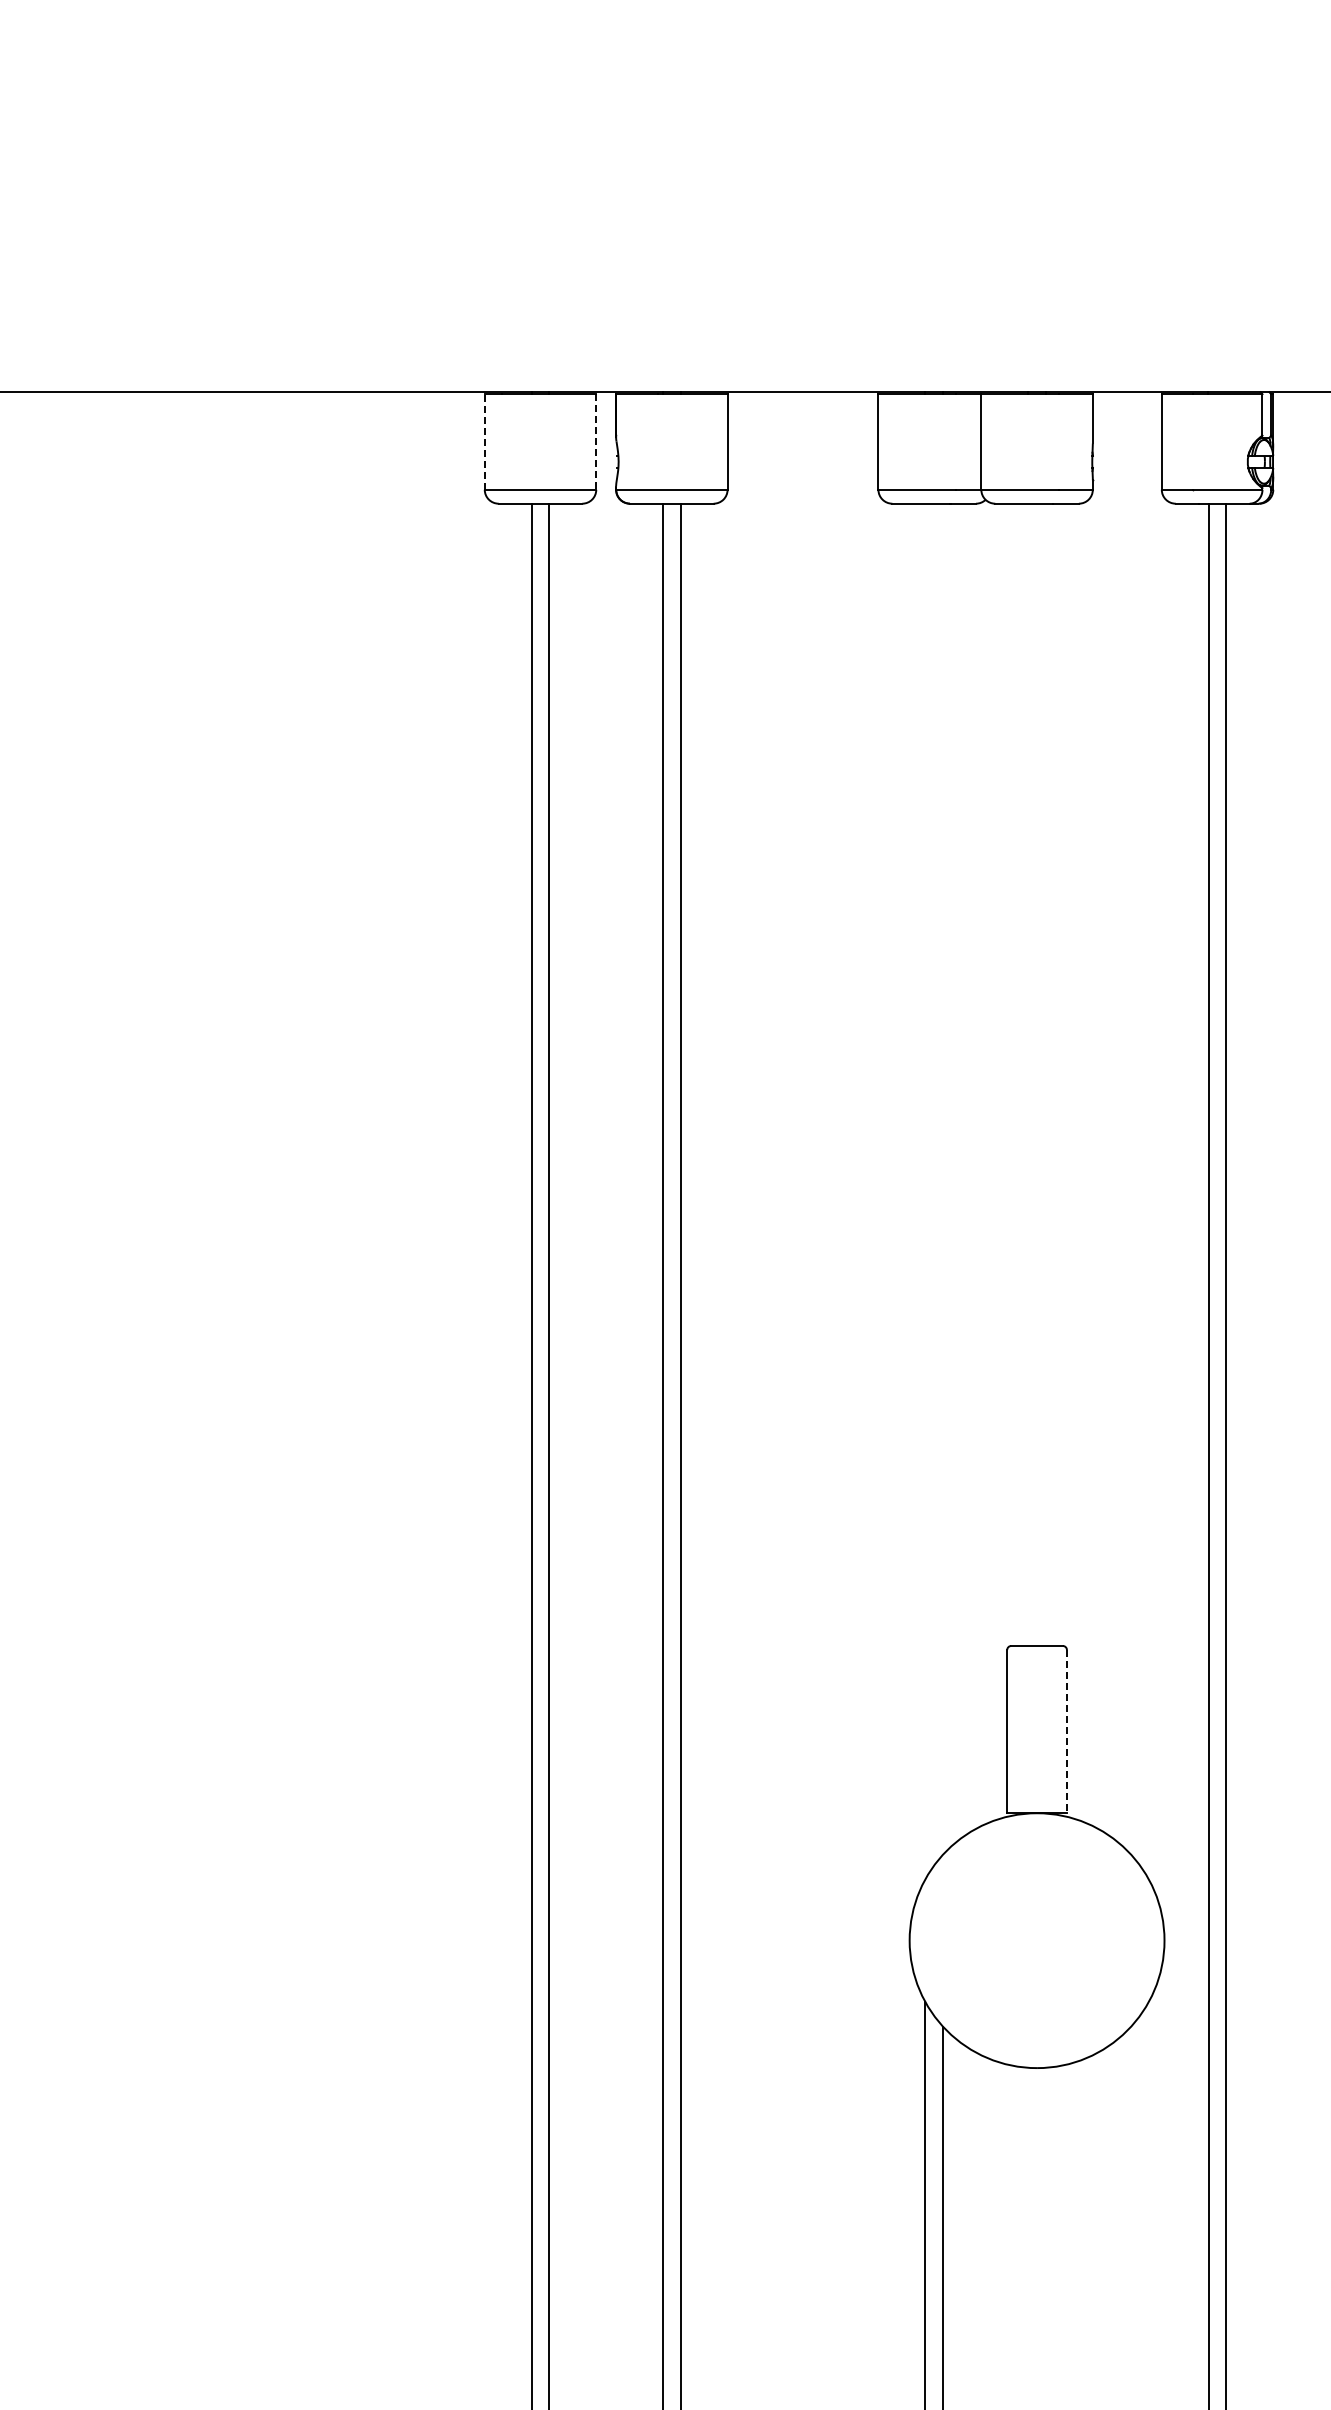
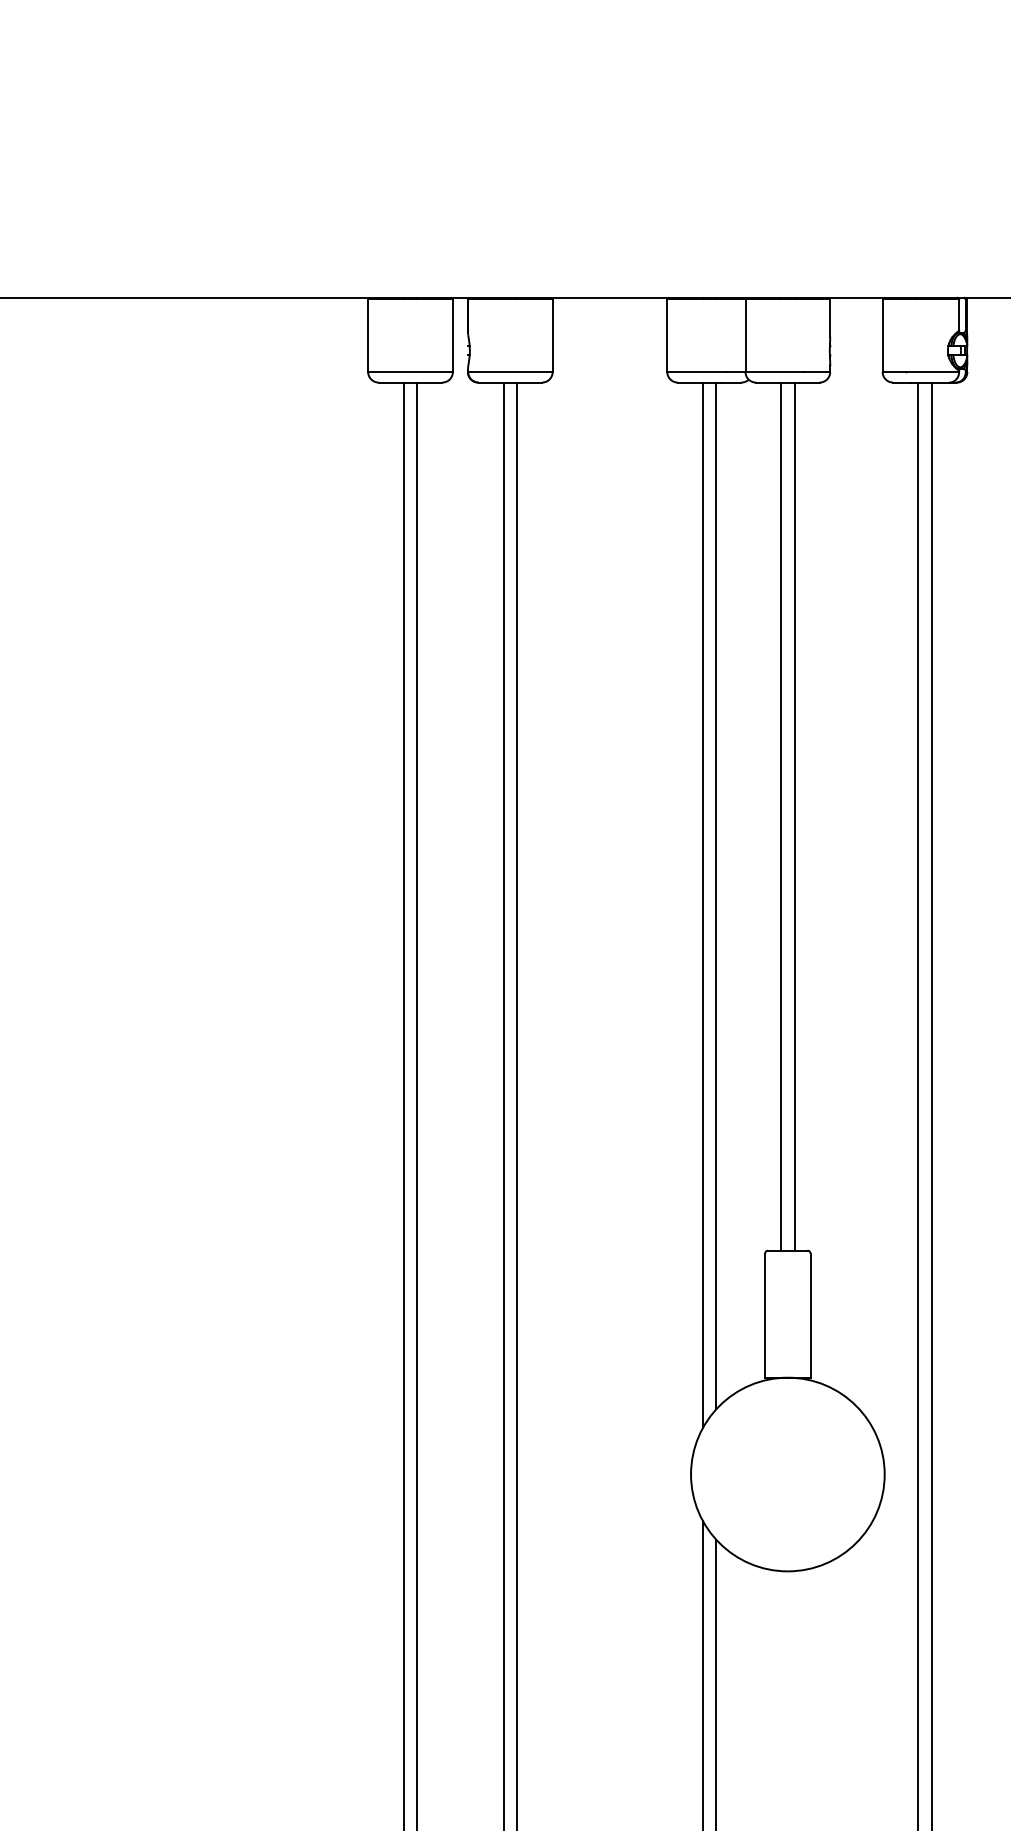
line: (484, 441) -> (367, 335), dashed -> solid
line: (596, 441) -> (453, 335), dashed -> solid
line: (1028, 1074) -> (781, 816), added
line: (1045, 1074) -> (794, 816), added
line: (942, 1178) -> (715, 895), added
line: (925, 1191) -> (703, 905), added
line: (1066, 1731) -> (810, 1315), dashed -> solid

